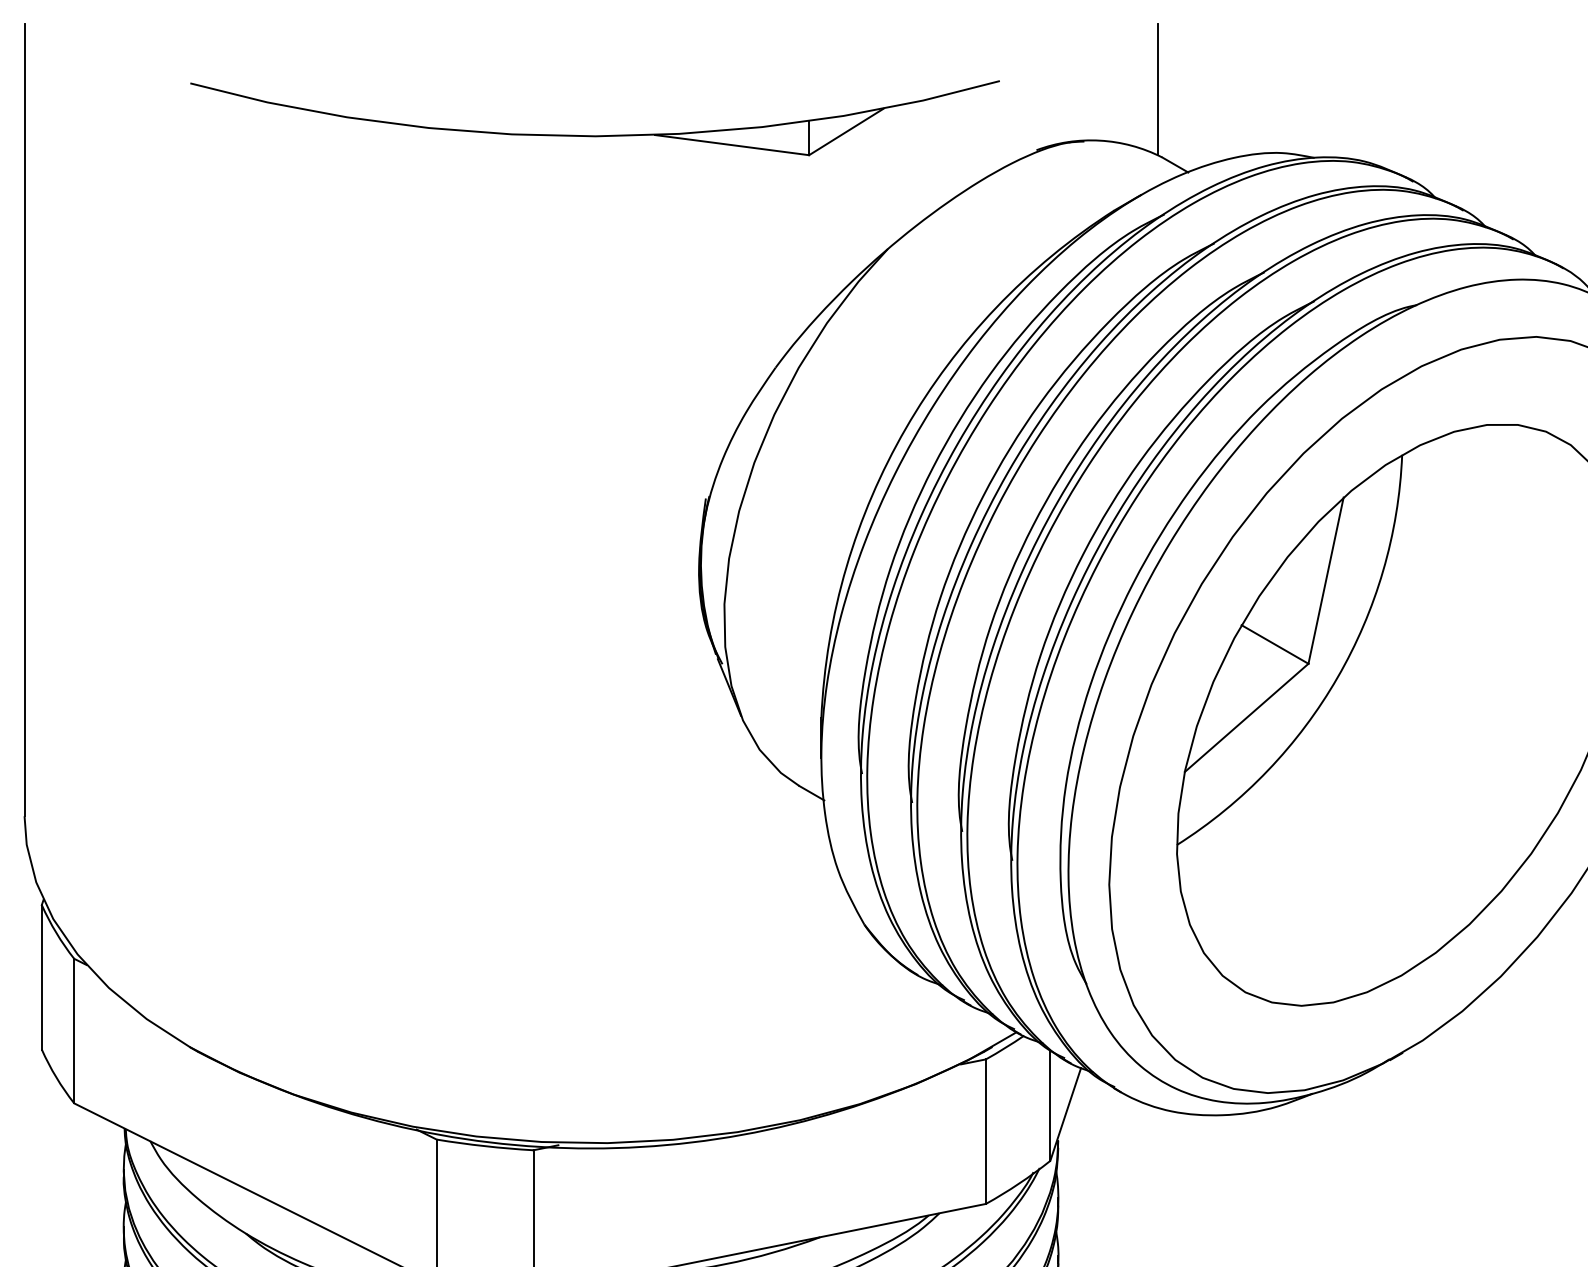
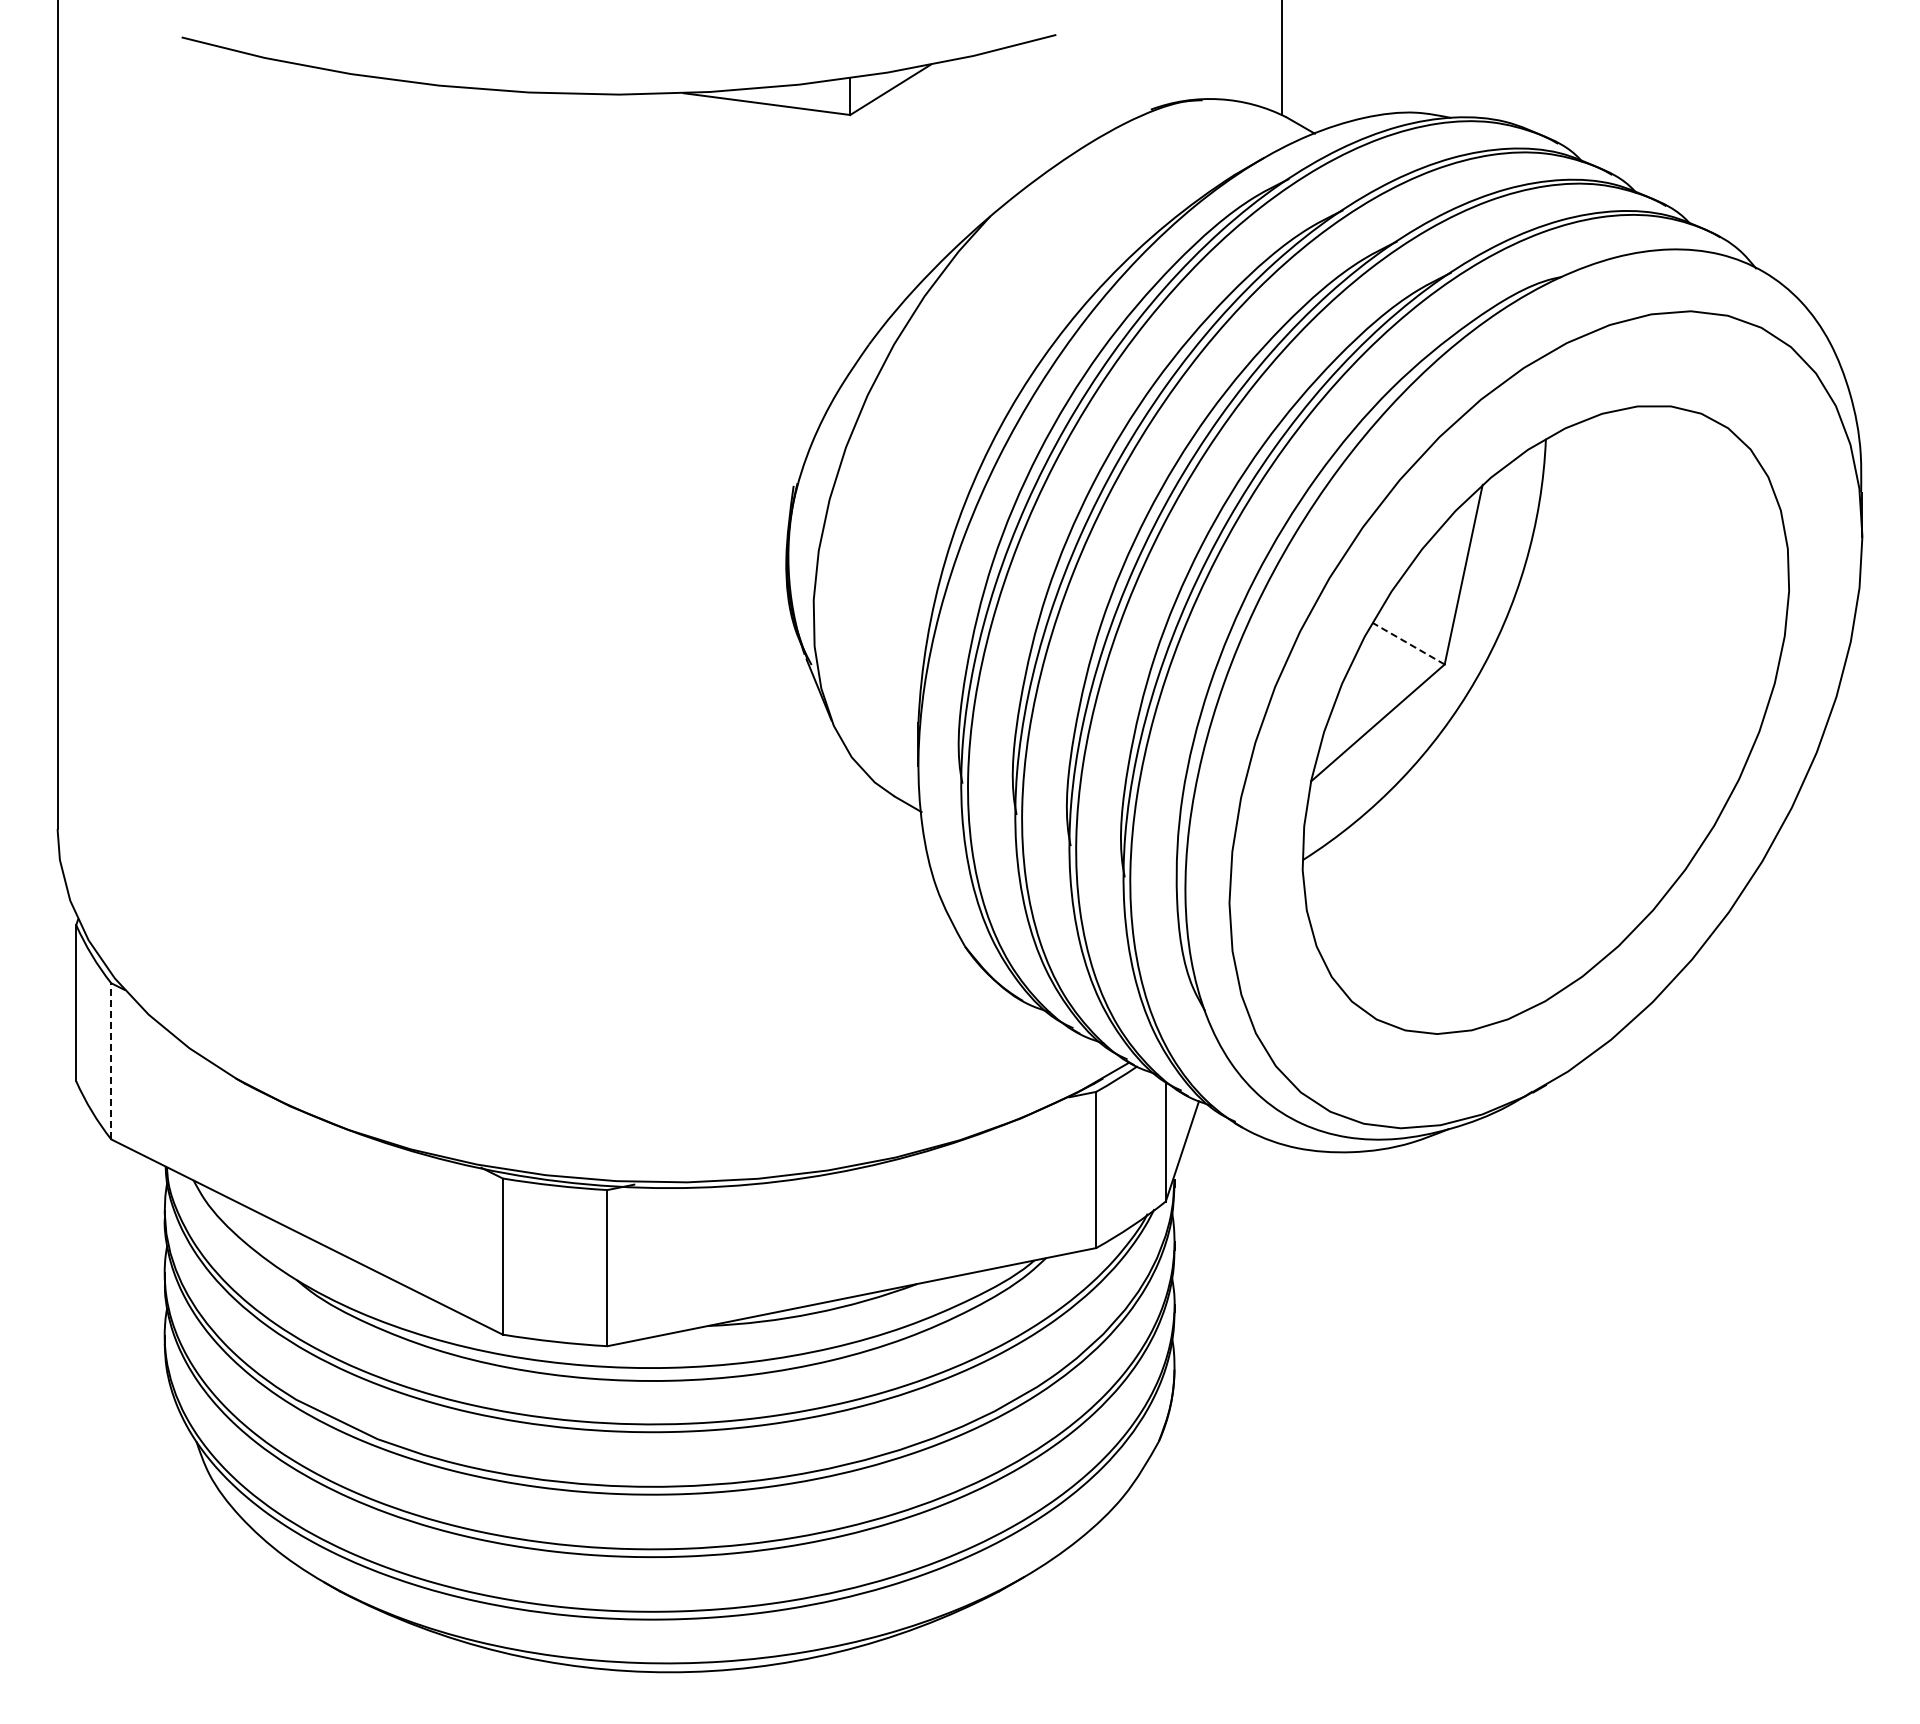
part: (594, 135) -> (618, 93), moved
line: (1274, 644) -> (1408, 643), solid -> dashed
line: (74, 1030) -> (111, 1060), solid -> dashed

